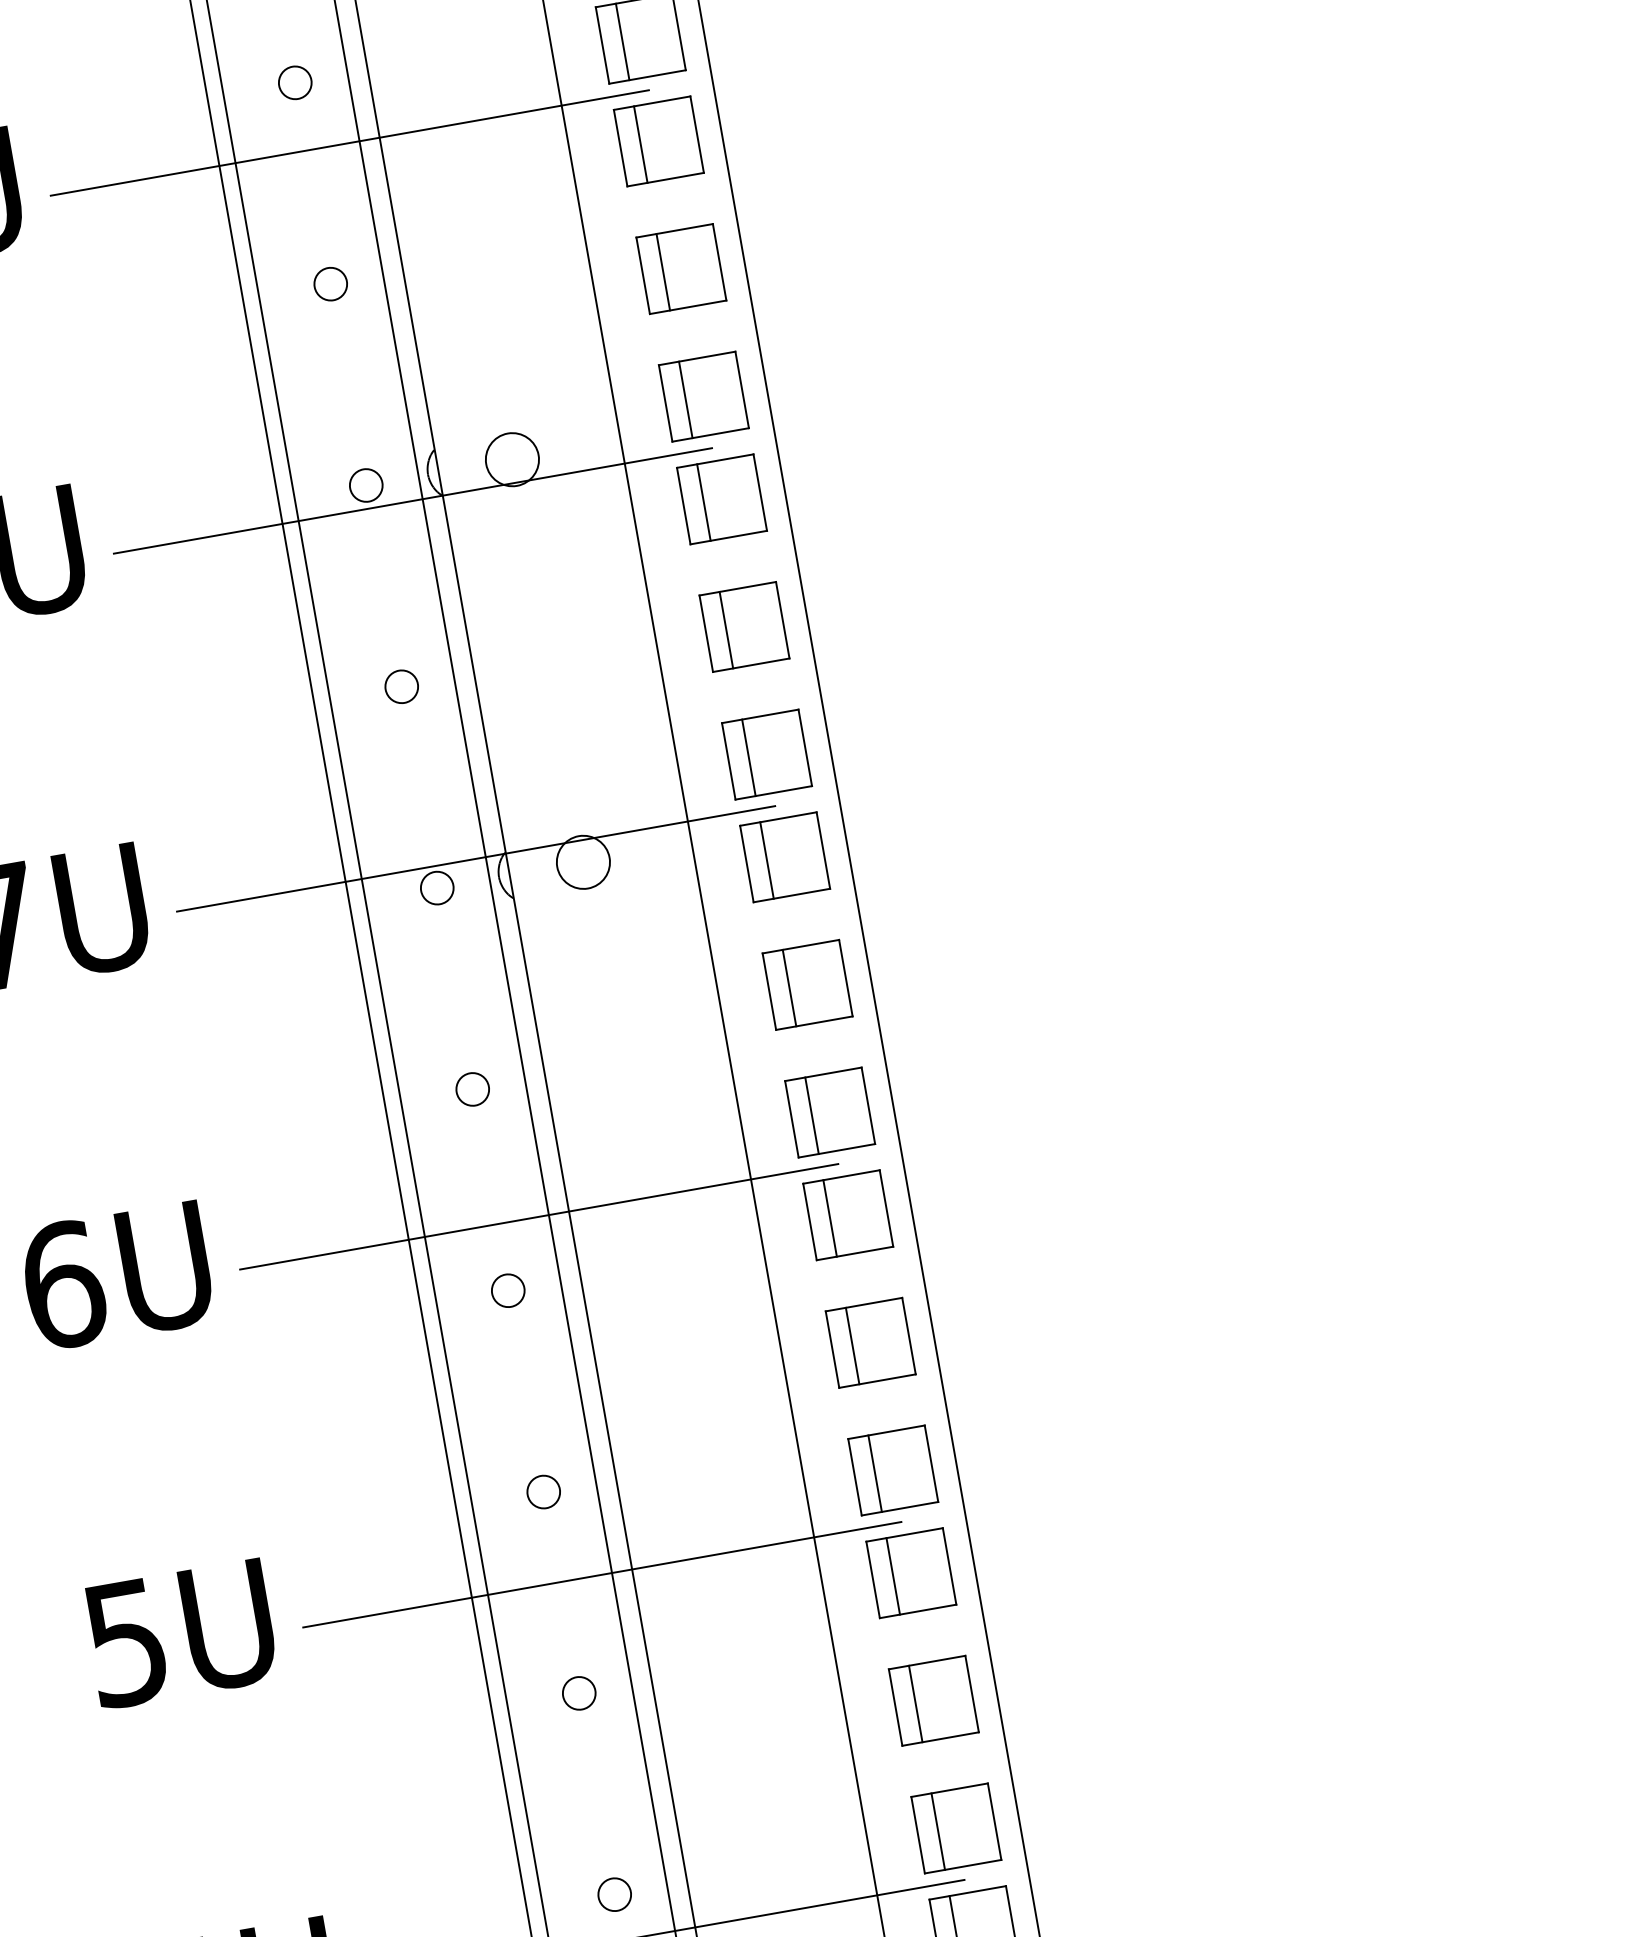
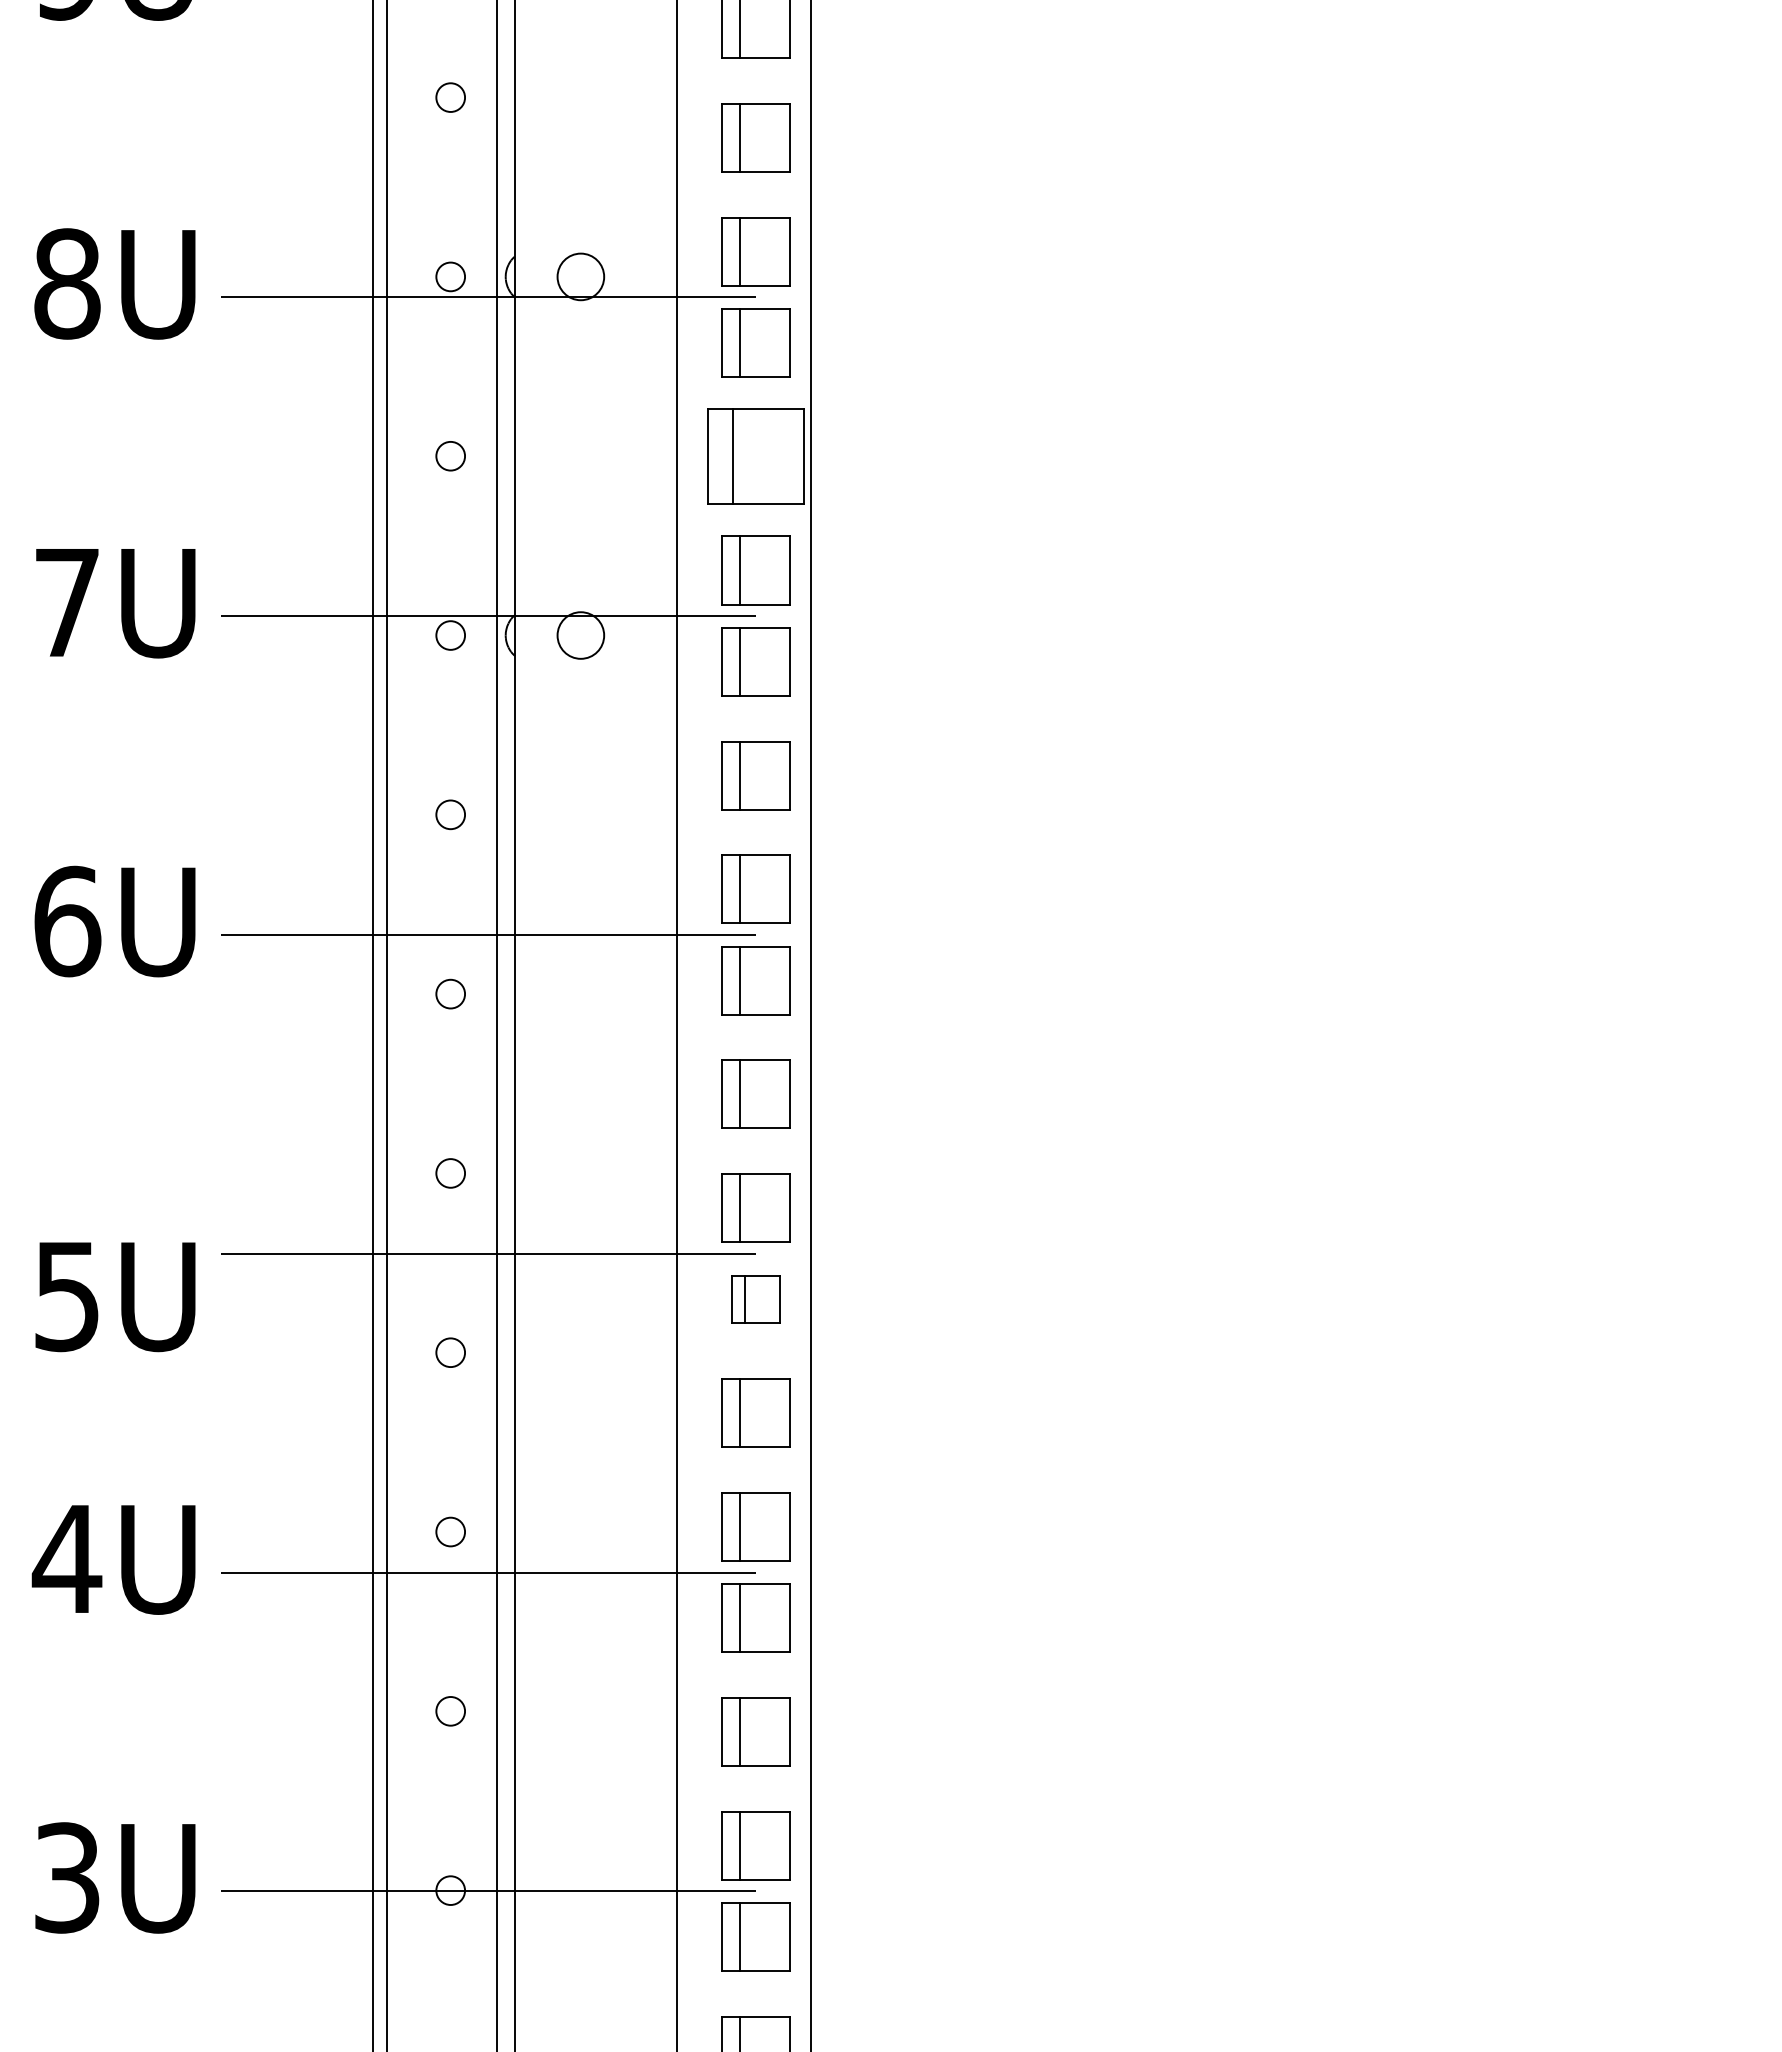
part: (744, 626) -> (755, 456), size x1.4
part: (910, 1573) -> (755, 1299), size x0.7
text: (180, 1634) -> (115, 1297), moved

